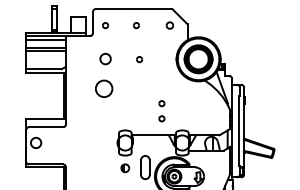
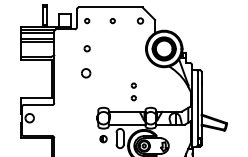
part: (105, 58) -> (87, 48), size x0.62
part: (139, 59) -> (115, 49), removed
part: (104, 88) -> (86, 73), size x0.62
line: (153, 150) -> (126, 124), added

